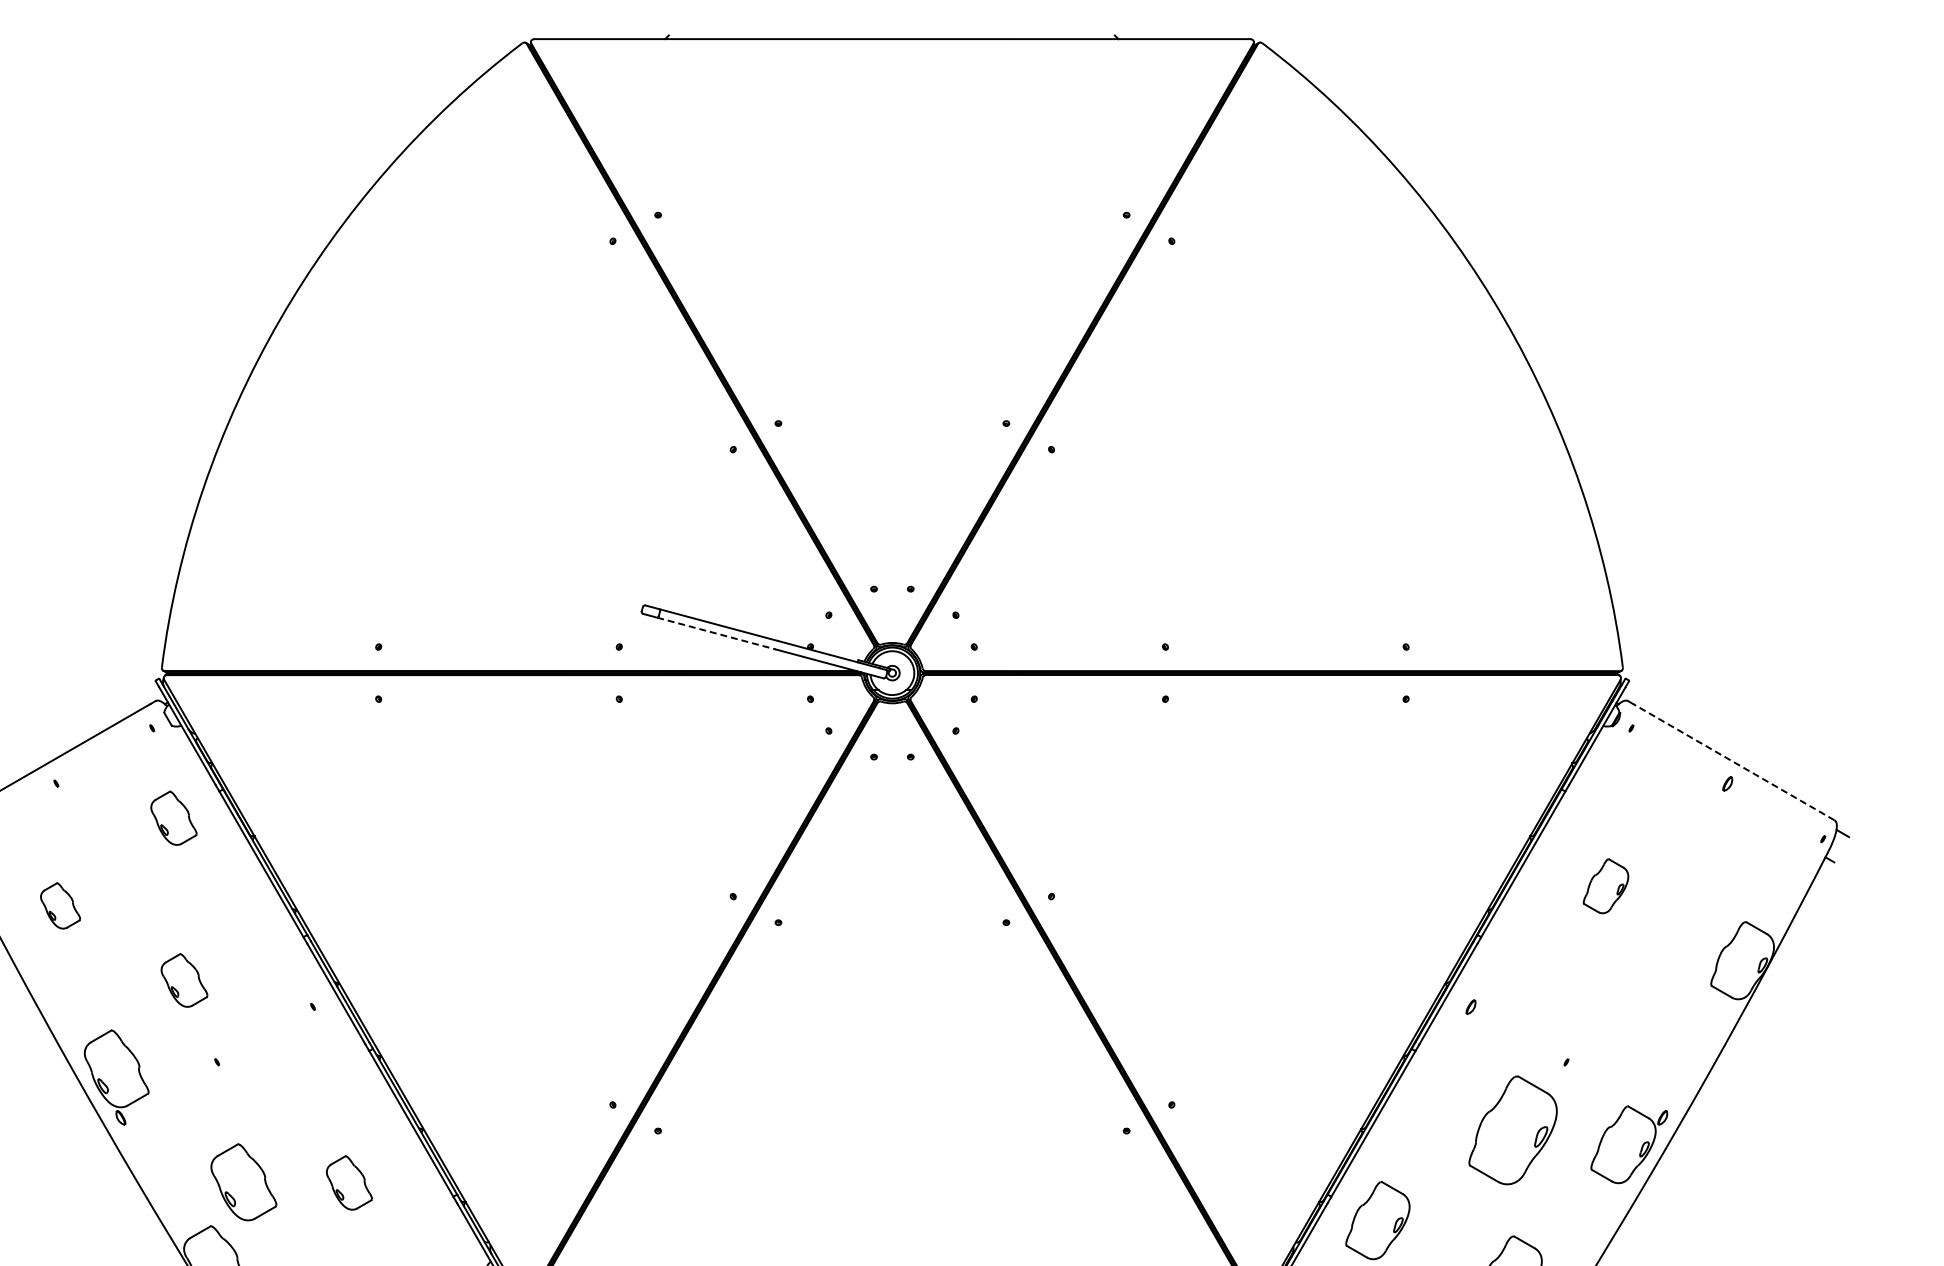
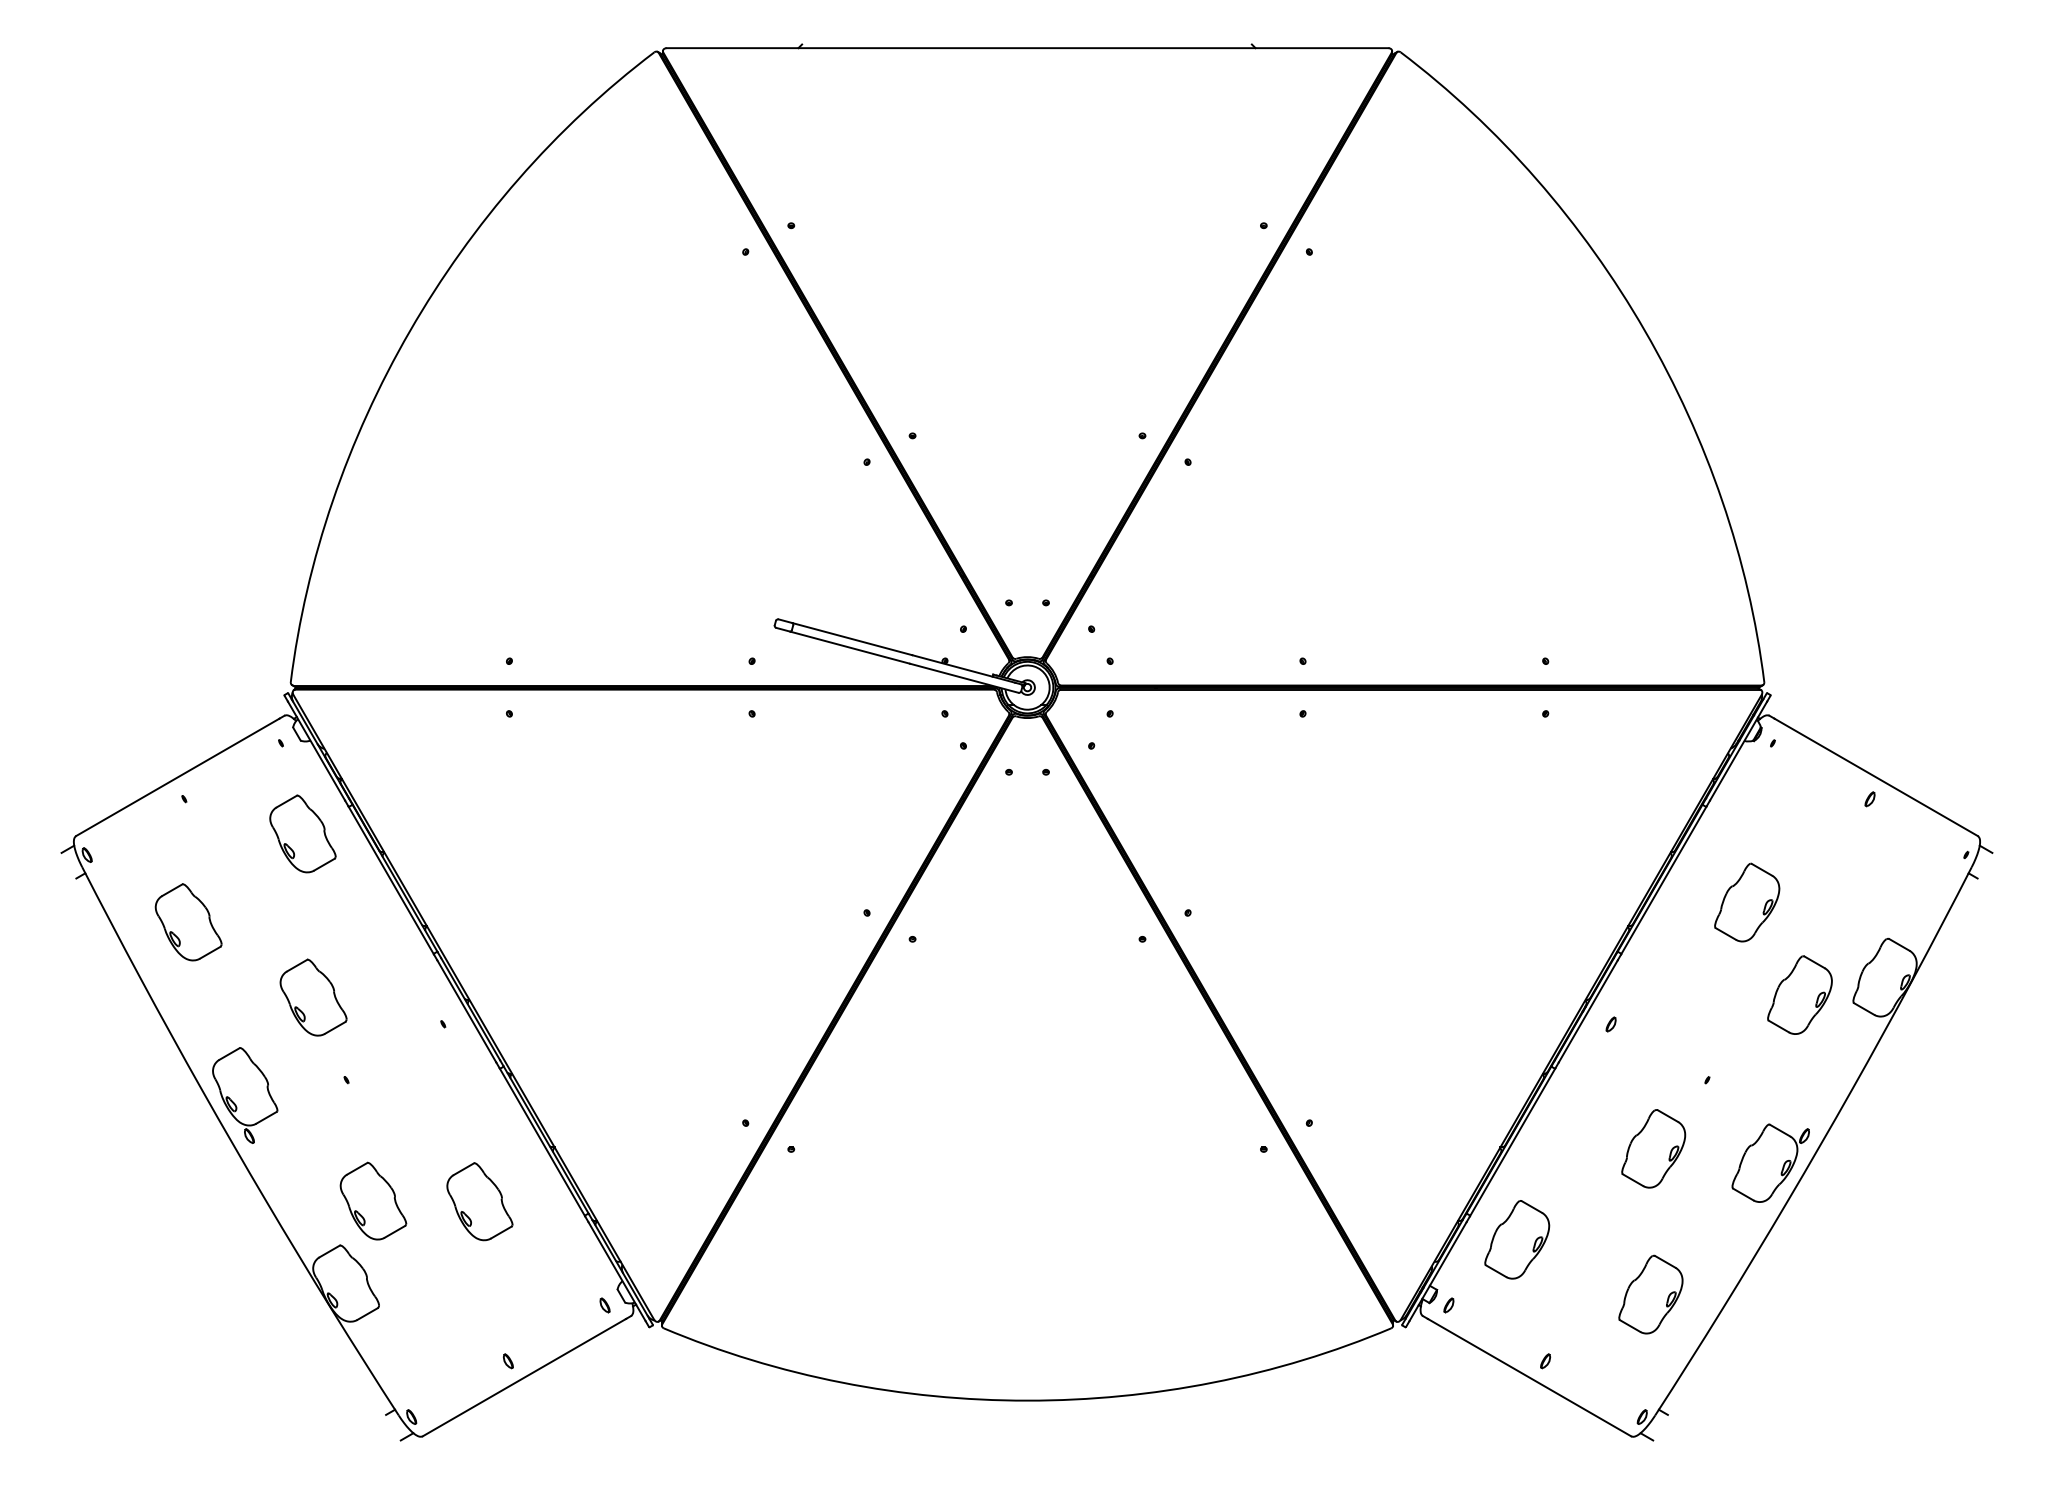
line: (716, 633) -> (850, 647), dashed -> solid
line: (1733, 762) -> (1875, 777), dashed -> solid
part: (173, 817) -> (302, 833), size x1.43
part: (1606, 886) -> (1747, 902), size x1.43
part: (60, 906) -> (188, 922), size x1.67
part: (1657, 977) -> (1799, 994), added
part: (184, 980) -> (313, 997), size x1.43
part: (1513, 1130) -> (1653, 1148), size x0.71
part: (349, 1182) -> (479, 1201), size x1.43

